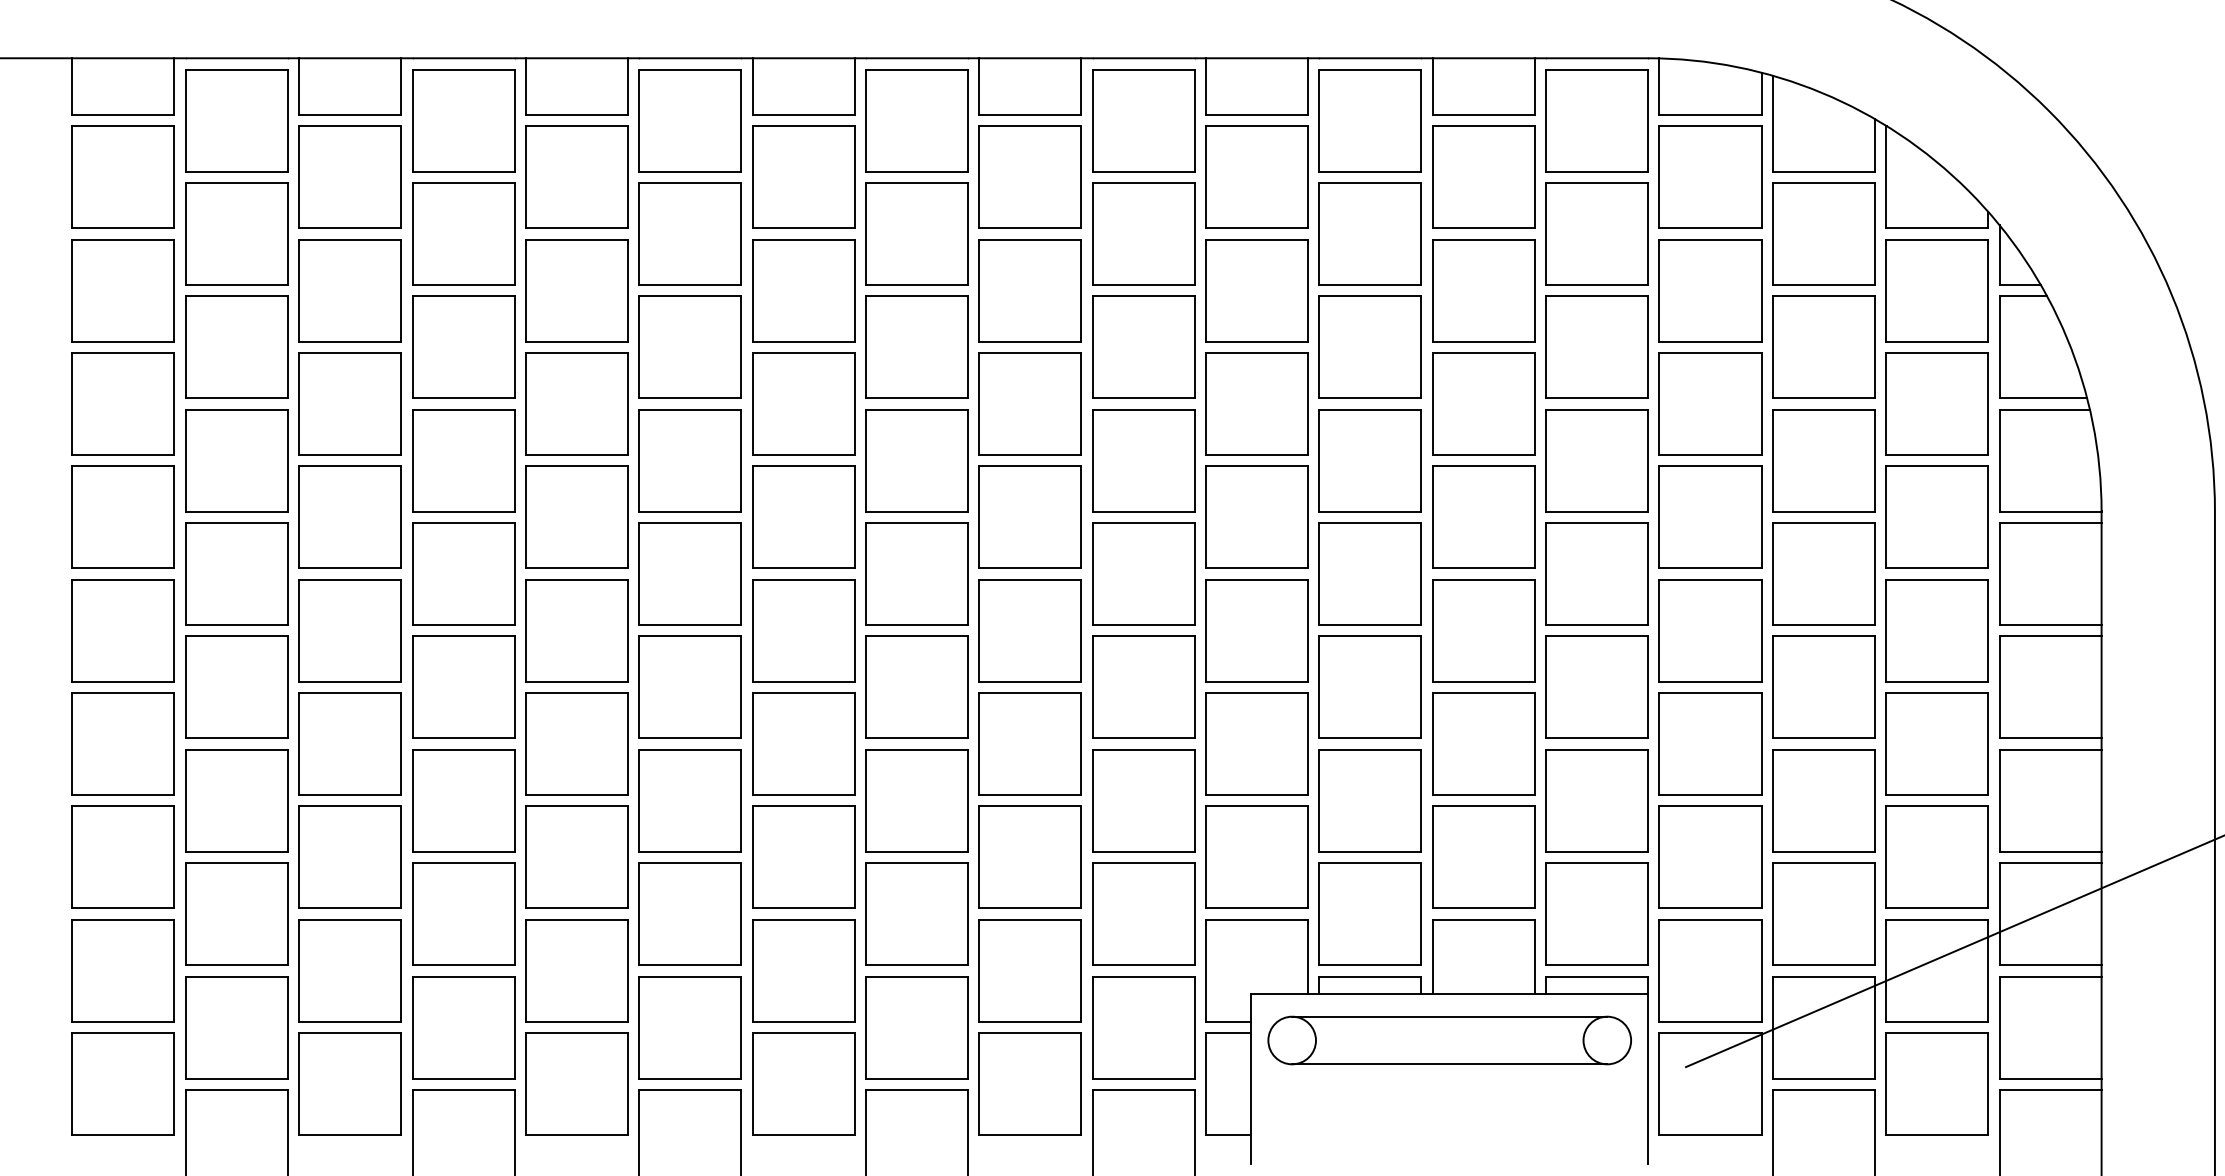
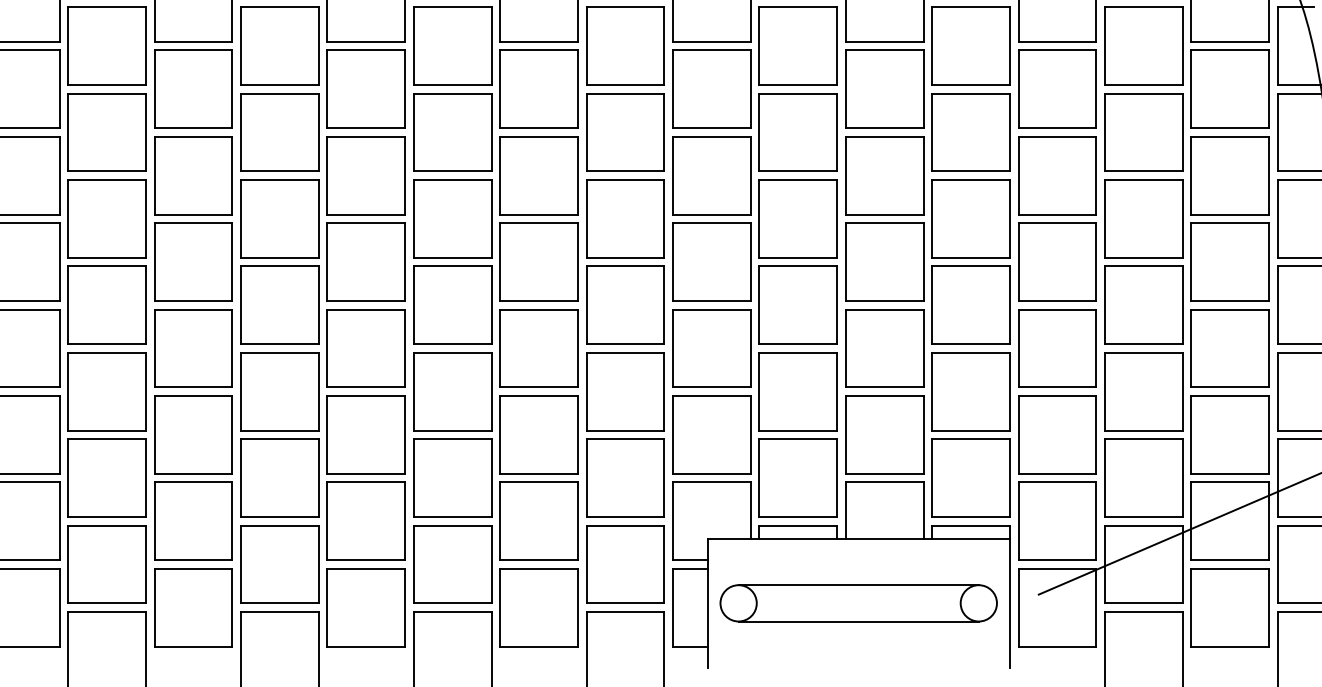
part: (1449, 1040) -> (858, 603), moved

